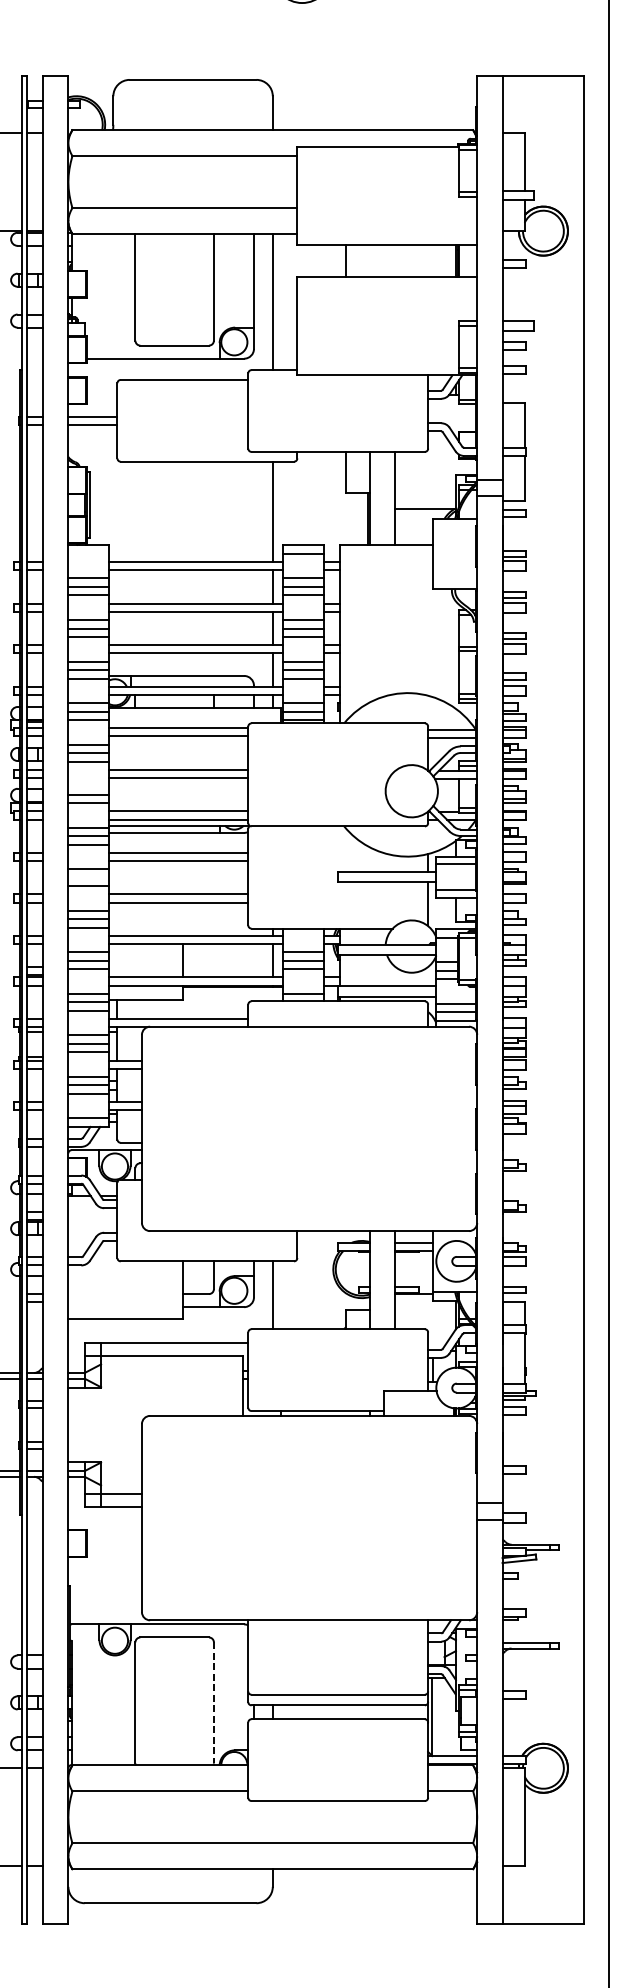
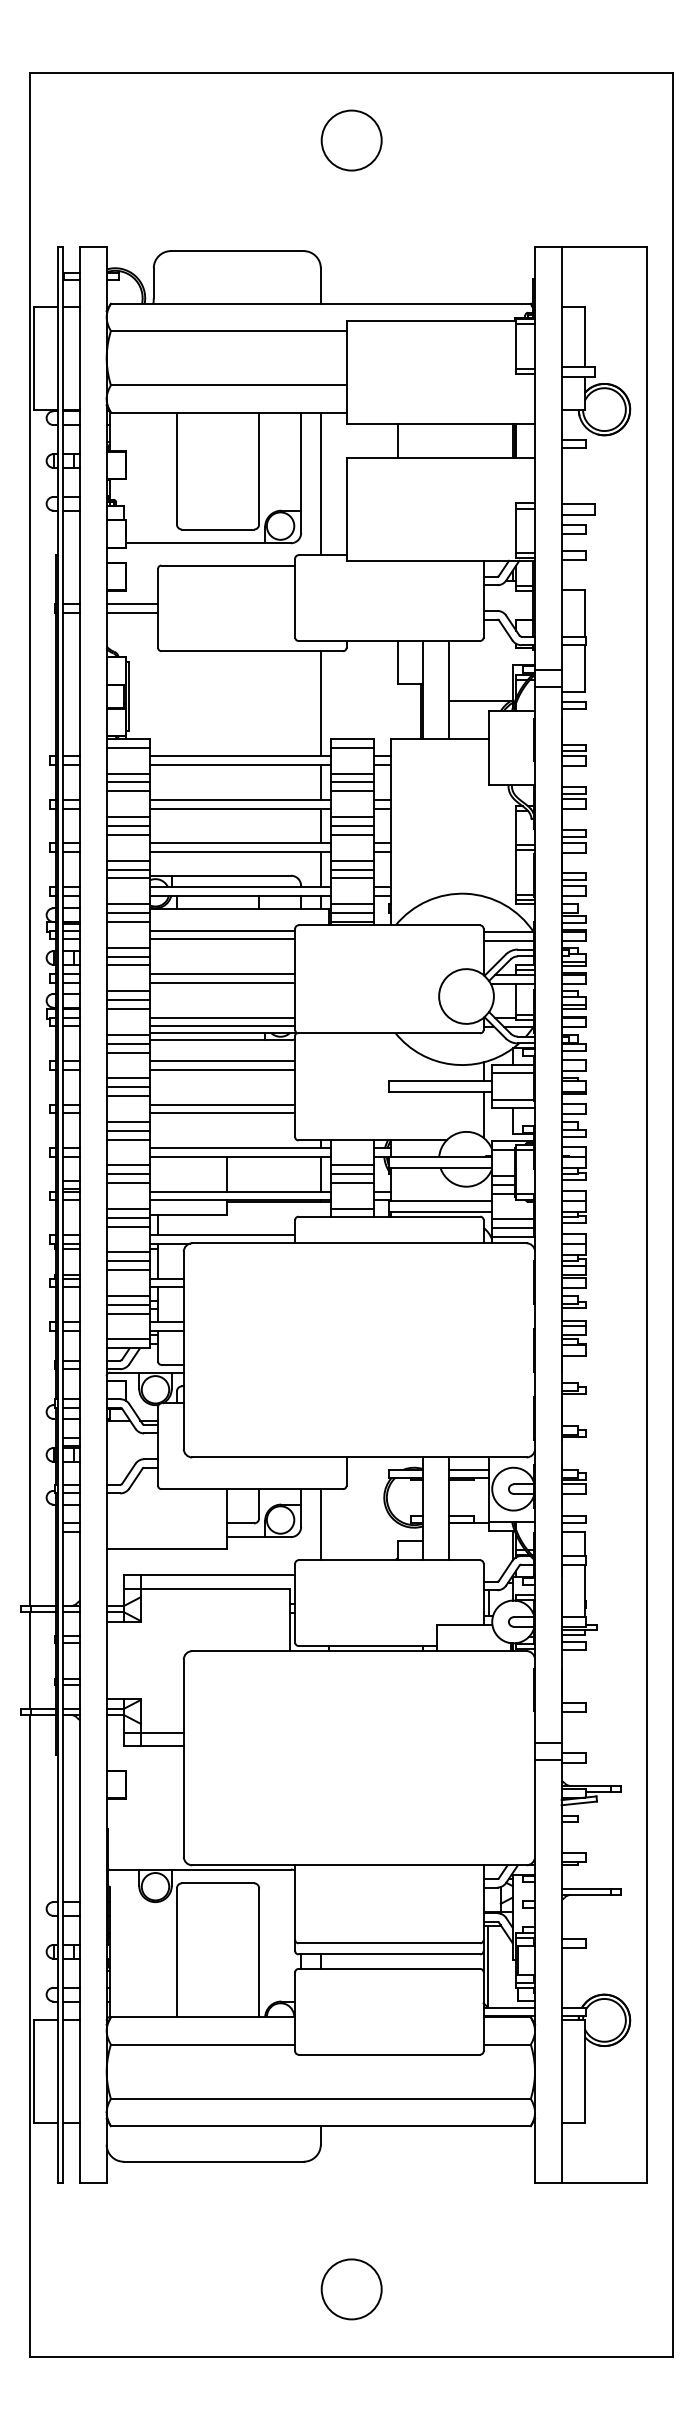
line: (88, 553) -> (127, 747), added
line: (88, 786) -> (127, 991), added
line: (88, 878) -> (127, 1087), added
line: (214, 1703) -> (259, 1952), dashed -> solid

